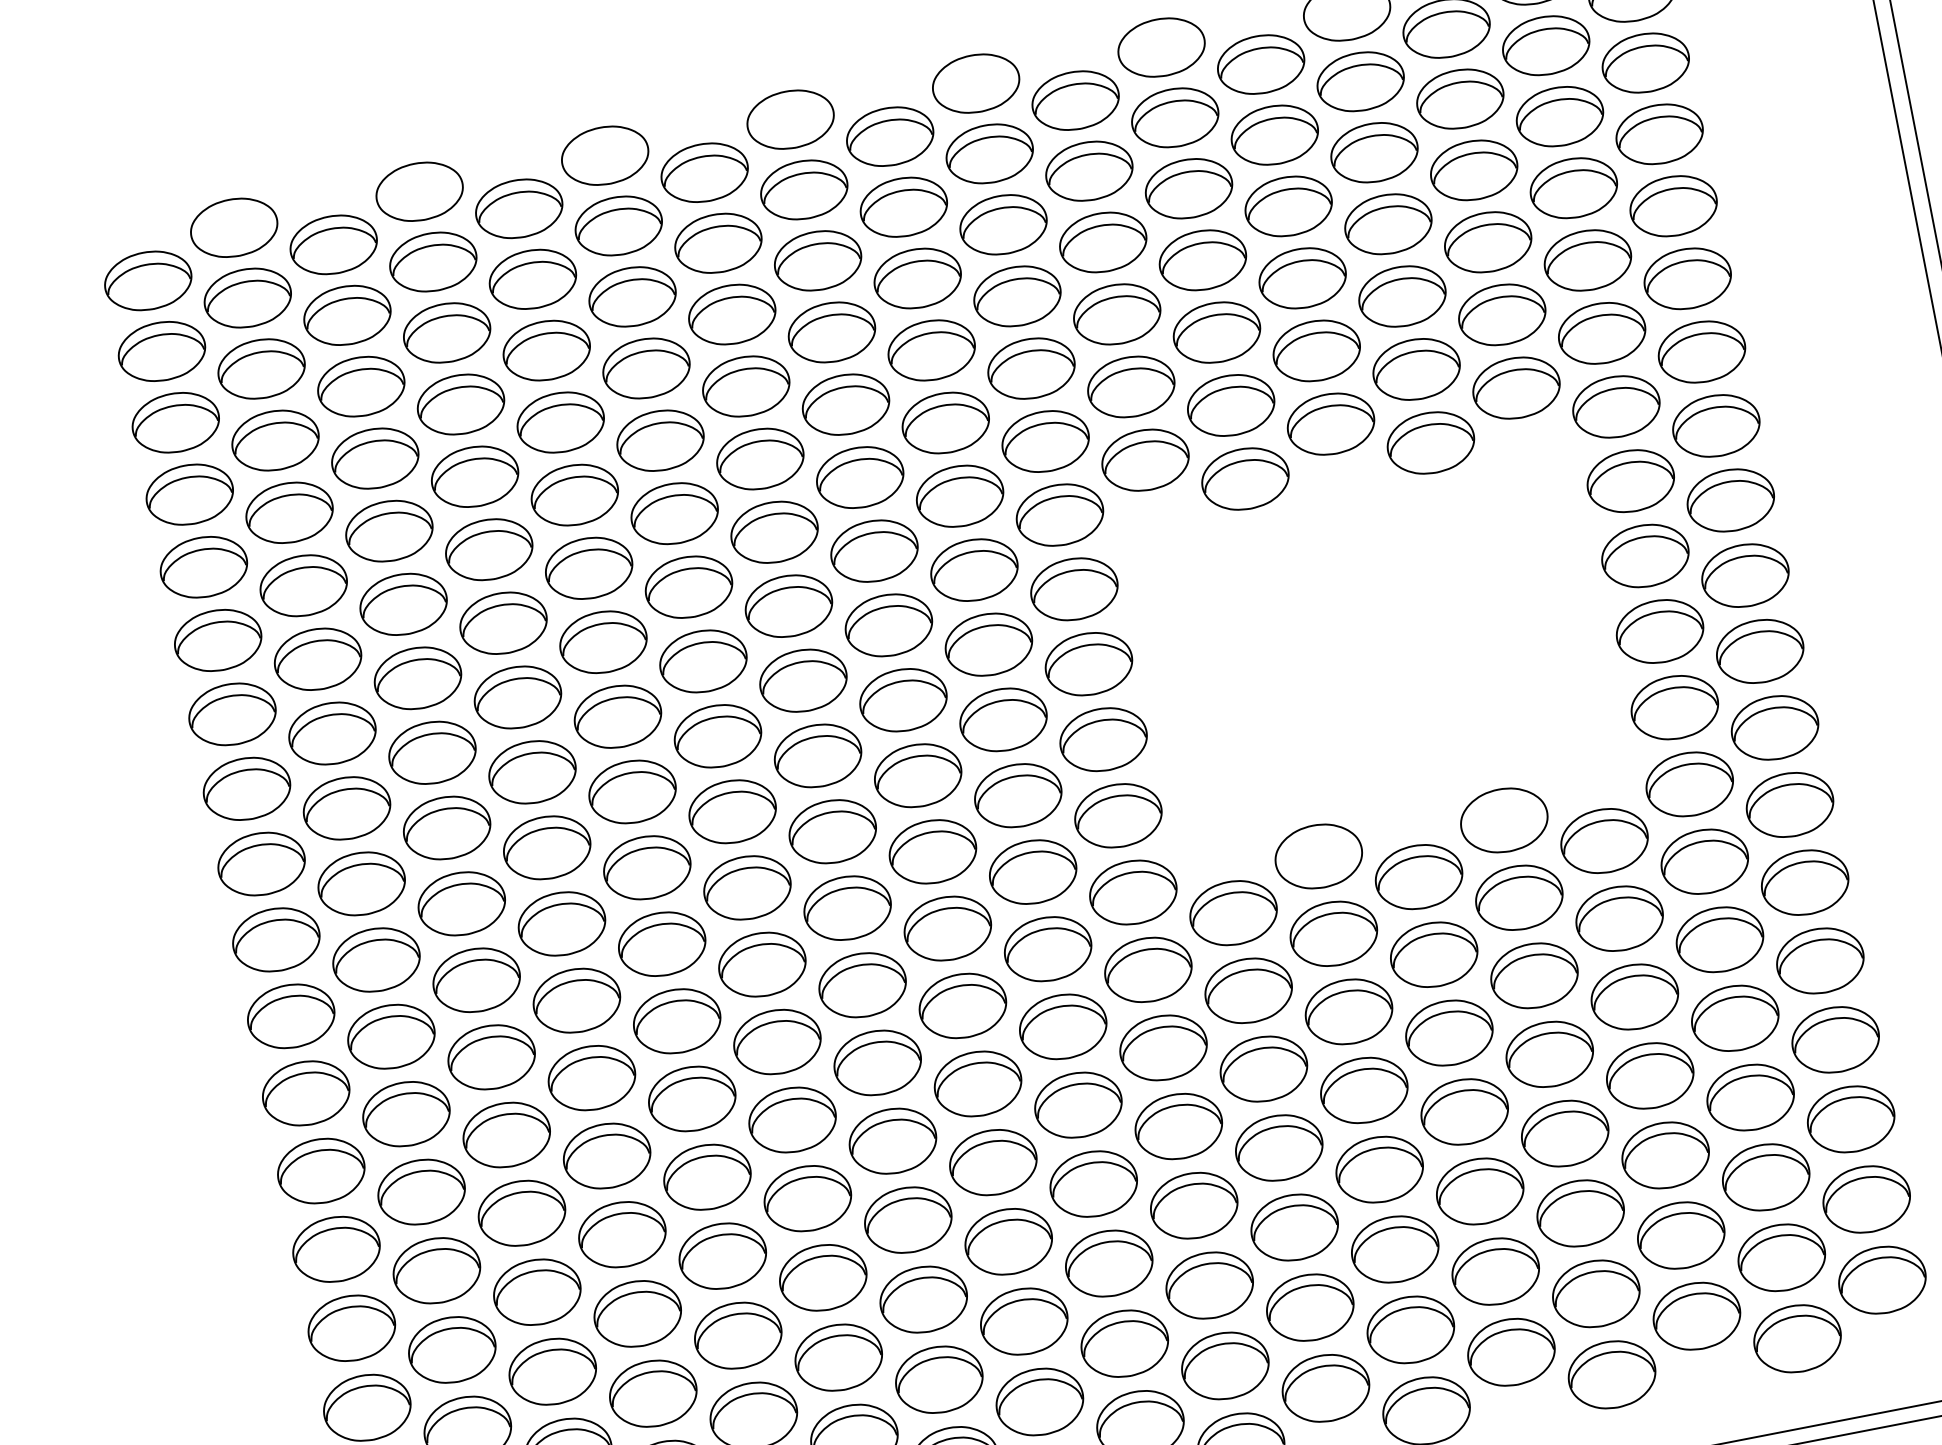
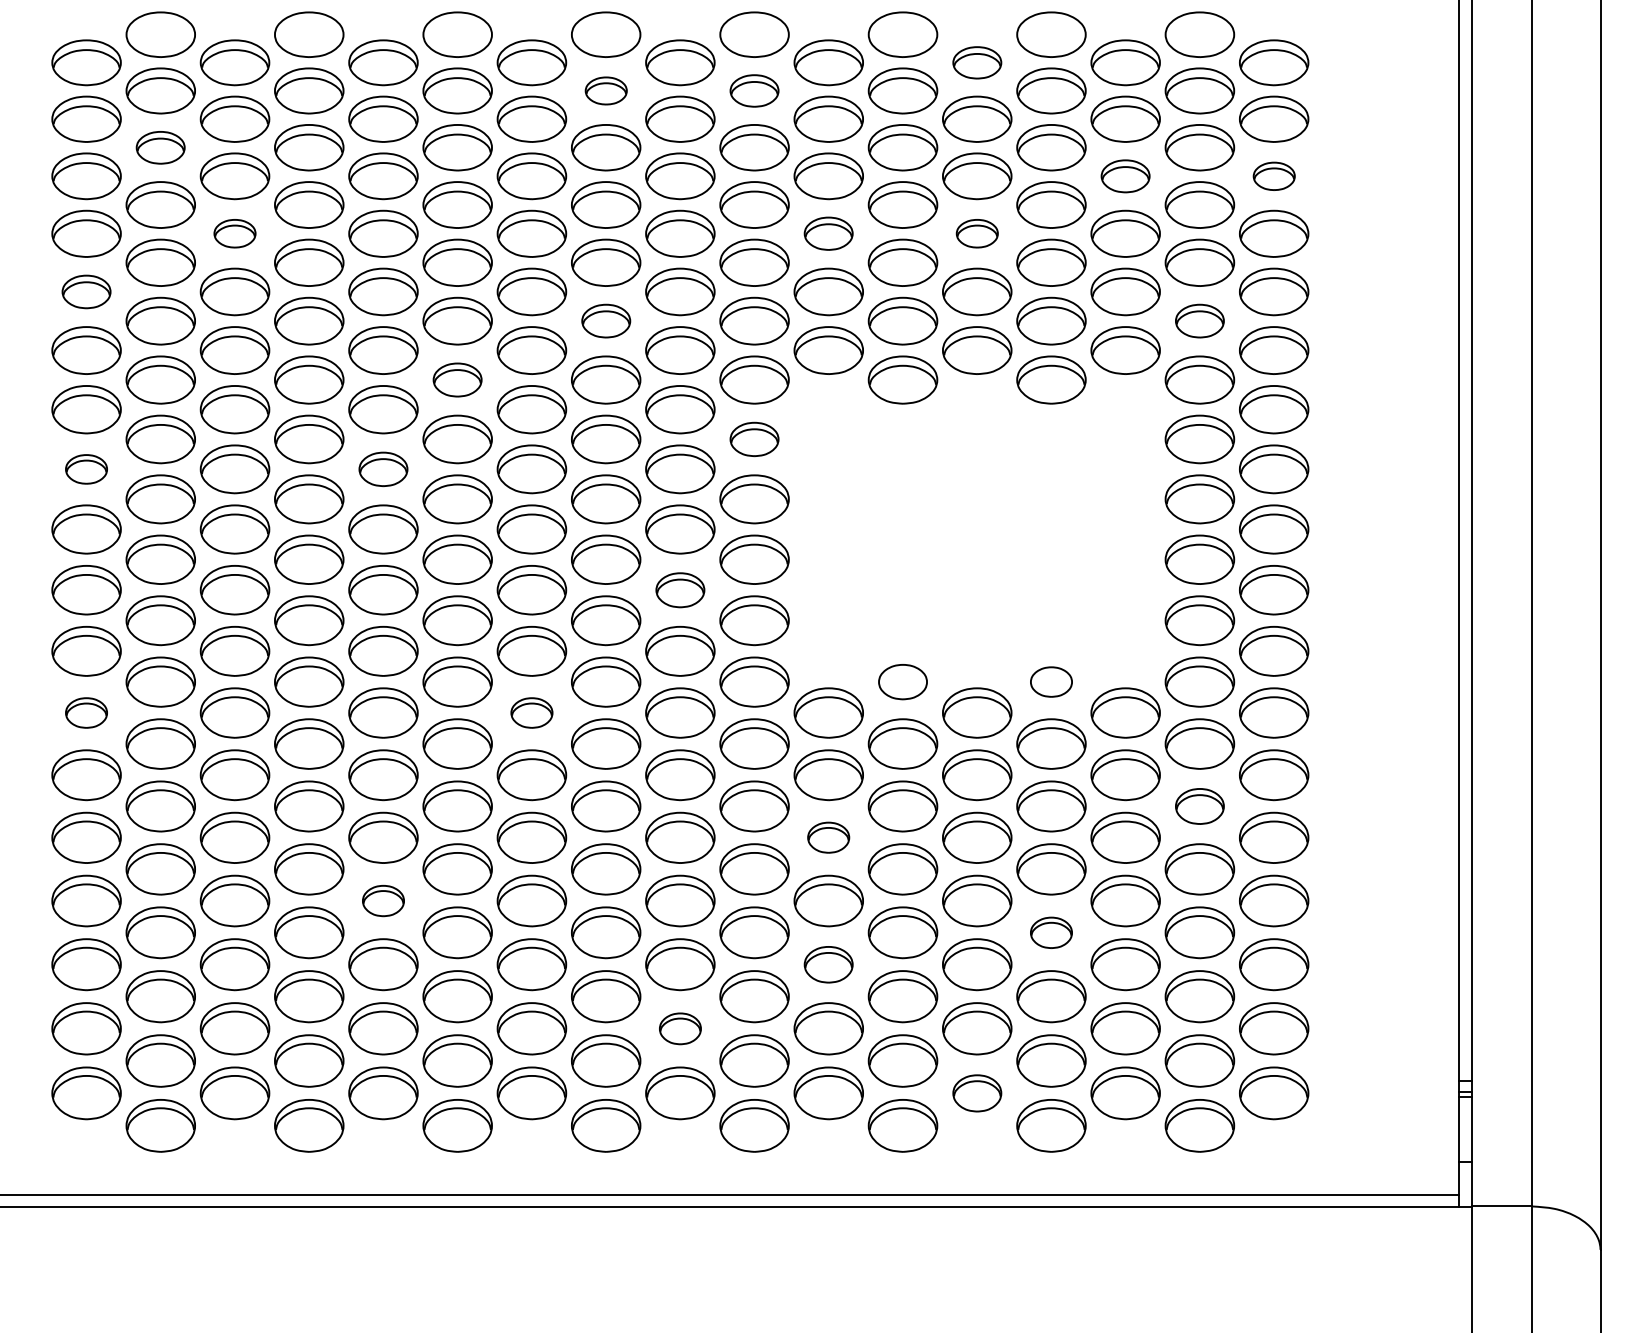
part: (1261, 64) -> (977, 62), size x0.7
part: (1660, 134) -> (1274, 176), size x0.6
part: (989, 153) -> (754, 90), size x0.7
part: (1474, 170) -> (1125, 176), size x0.7
part: (804, 189) -> (606, 90), size x0.6
part: (1302, 277) -> (977, 233), size x0.6
part: (1116, 314) -> (828, 233), size x0.7
part: (1601, 332) -> (1199, 320), size x0.7
part: (261, 368) -> (160, 147), size x0.7
part: (374, 458) -> (234, 233), size x0.6
part: (860, 476) -> (606, 320), size x0.7
part: (203, 566) -> (86, 291), size x0.7
part: (688, 586) -> (457, 379), size x0.7
part: (1074, 589) -> (754, 439), size x0.7
part: (618, 716) -> (383, 469), size x0.7
part: (246, 789) -> (86, 469), size x0.6
part: (1018, 796) -> (680, 590), size x0.7
part: (1504, 819) -> (1051, 681), size x0.6
part: (1318, 855) -> (902, 681), size x0.7
part: (1719, 939) -> (1199, 806), size x0.7
part: (861, 984) -> (531, 712), size x0.6
part: (1263, 1068) -> (828, 837), size x0.6
part: (305, 1092) -> (86, 712), size x0.6
part: (1565, 1133) -> (1051, 932), size x0.6
part: (1294, 1227) -> (828, 964), size x0.7
part: (722, 1255) -> (383, 900), size x0.6
part: (1124, 1343) -> (680, 1028), size x0.6
part: (1511, 1352) -> (977, 1093), size x0.7

